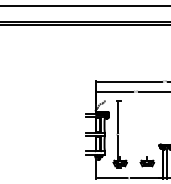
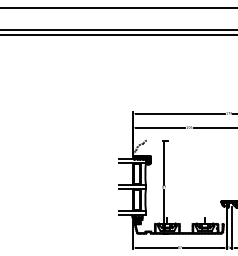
hatch: (128, 162) -> (178, 225), added

